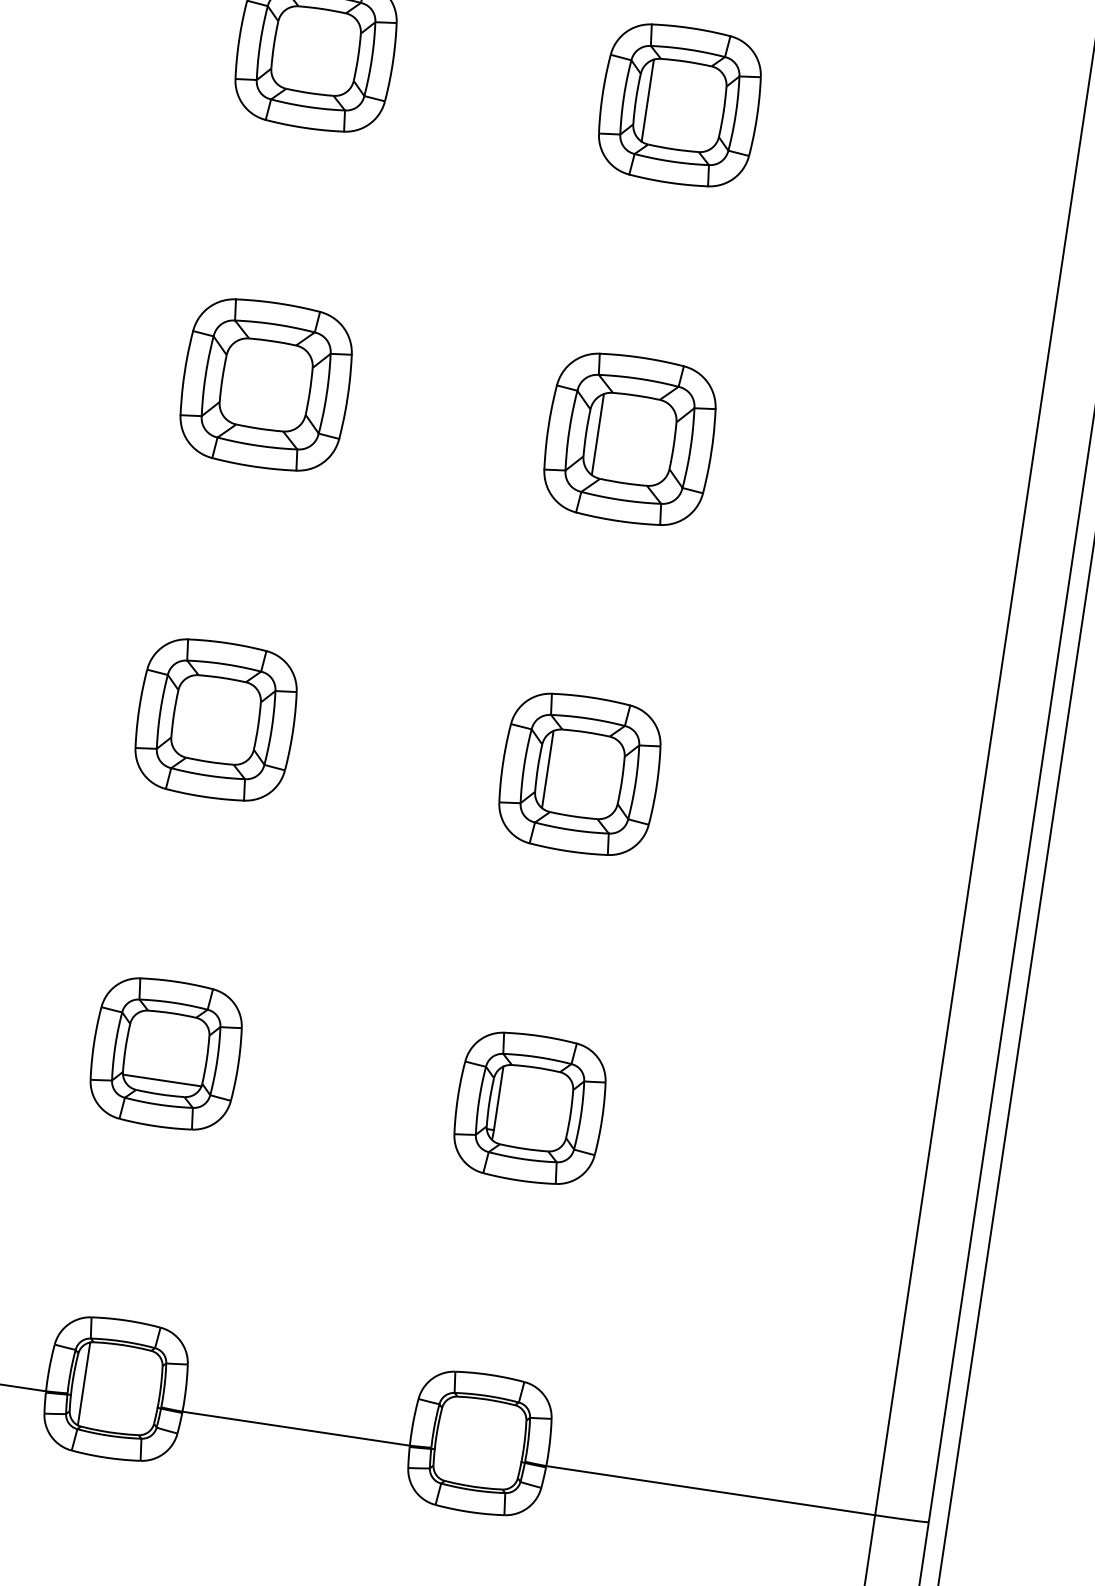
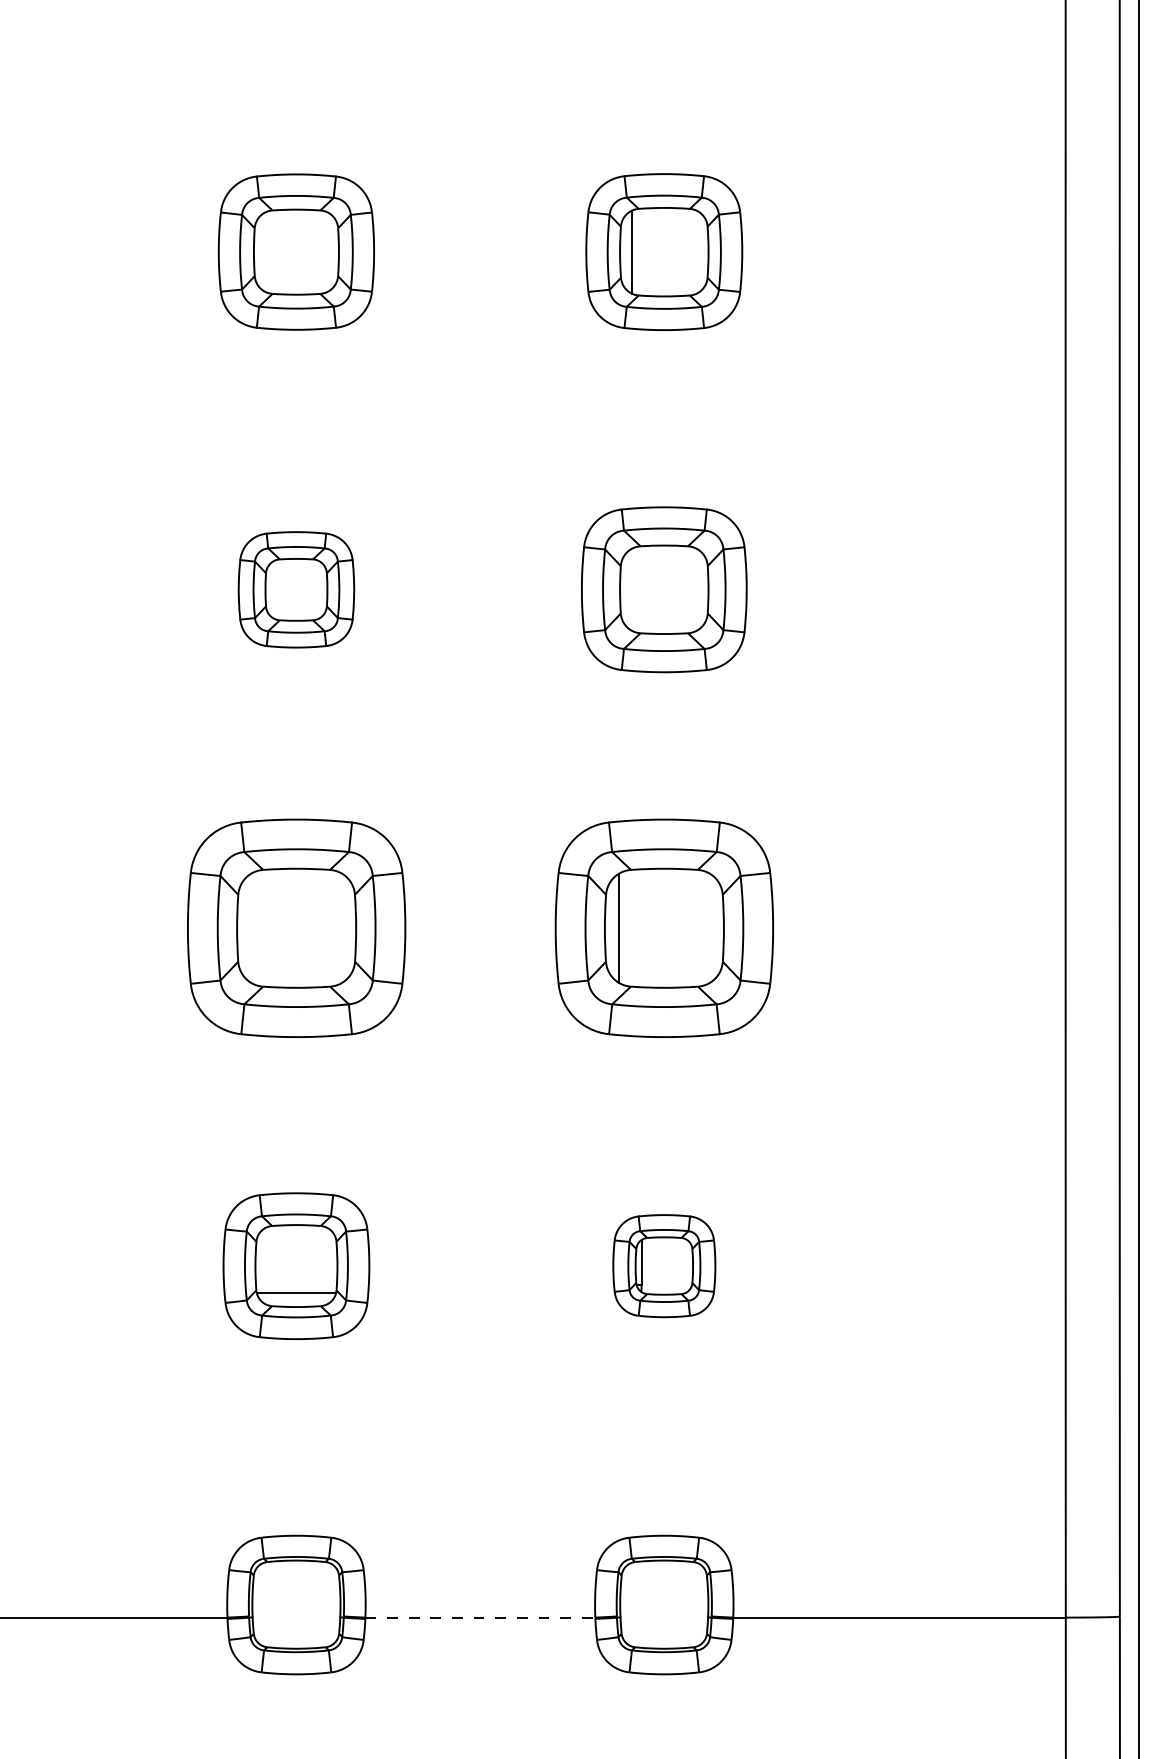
part: (266, 384) -> (296, 589), size x0.7
line: (597, 434) -> (631, 589), removed
part: (215, 719) -> (295, 928), size x1.4
part: (579, 774) -> (663, 928), size x1.4
part: (530, 1107) -> (664, 1265), size x0.7
line: (84, 1383) -> (264, 1604), removed
line: (296, 1428) -> (480, 1617), solid -> dashed

